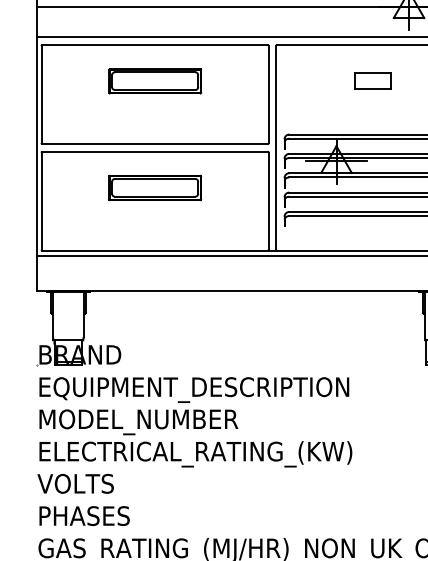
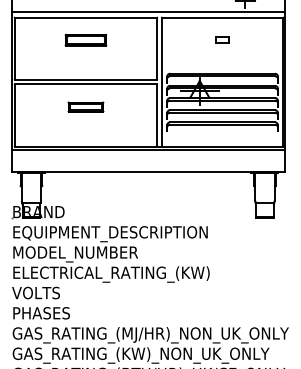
part: (154, 80) -> (85, 39), size x0.7
part: (372, 80) -> (222, 39), size x0.6
part: (154, 186) -> (85, 106), size x0.6

